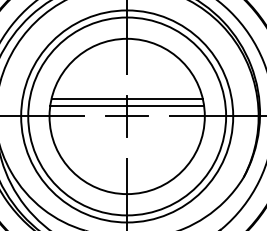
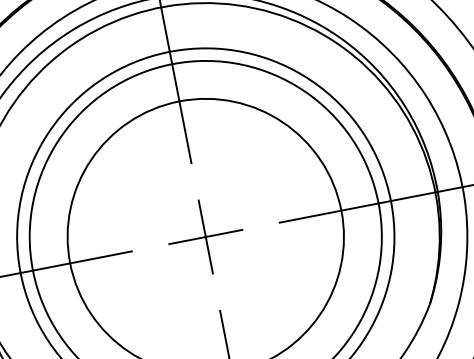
line: (126, 98) -> (198, 205), removed
line: (127, 105) -> (202, 217), removed

